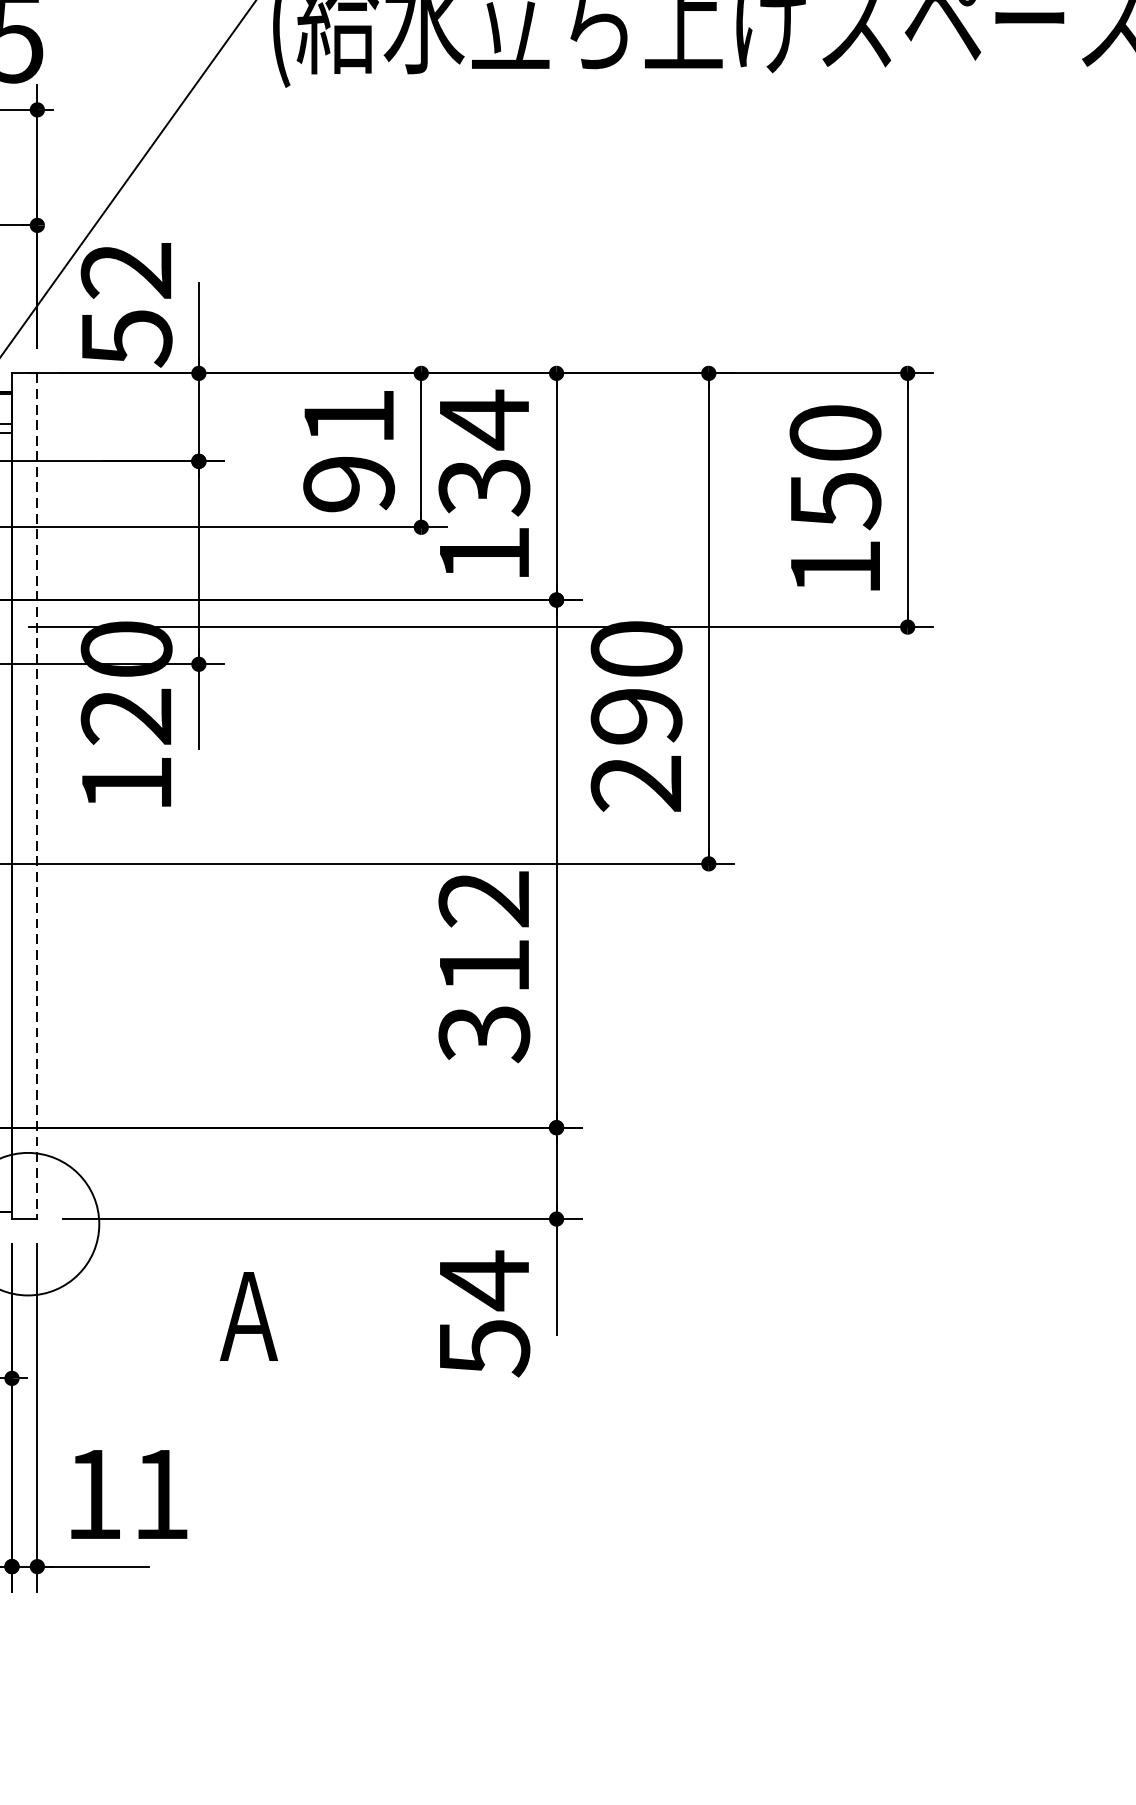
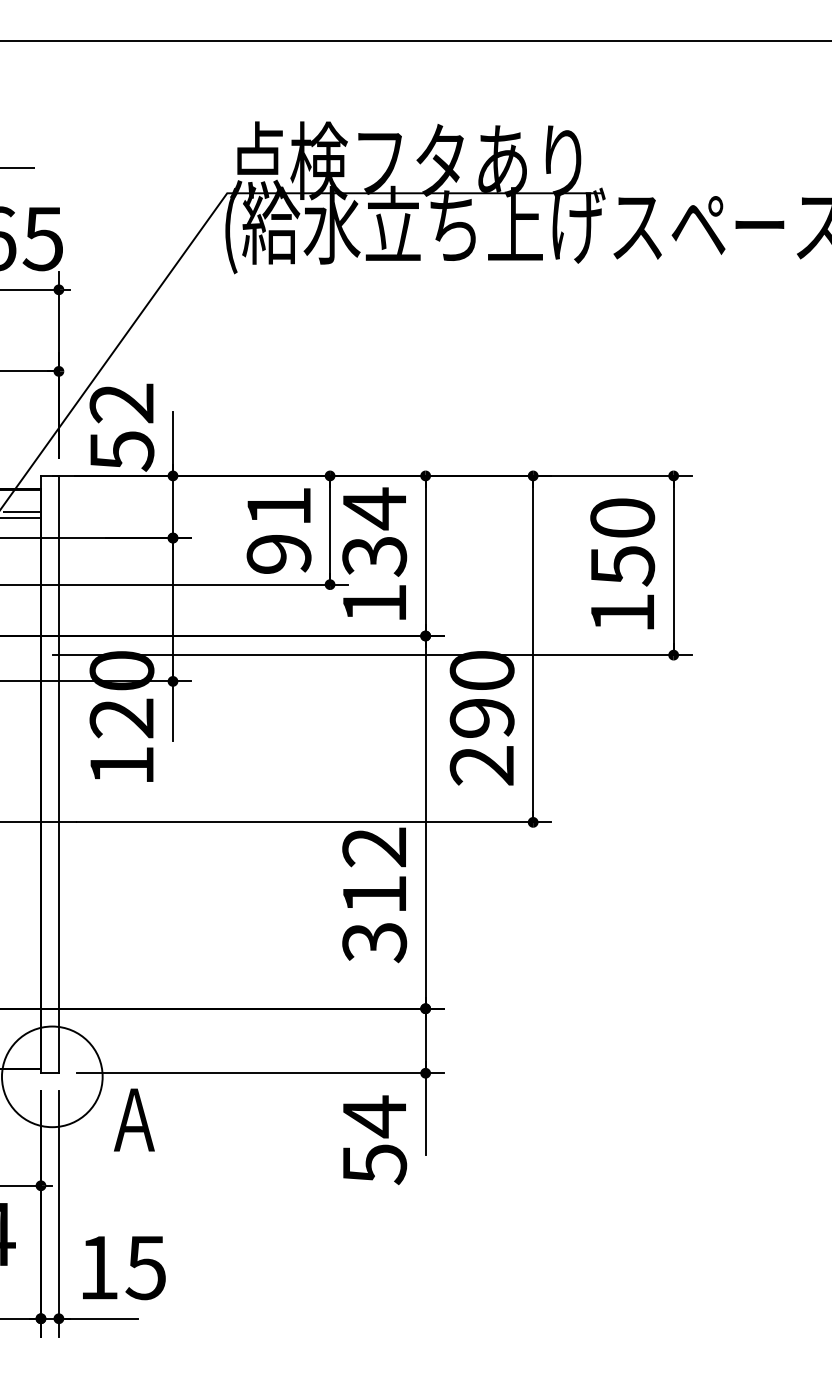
line: (36, 796) -> (58, 774), dashed -> solid
text: (249, 1315) -> (134, 1119), moved
text: (159, 1495) -> (145, 1268), 11 -> 15

